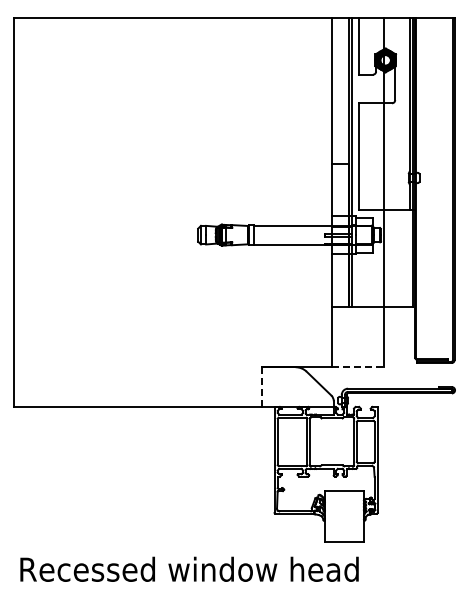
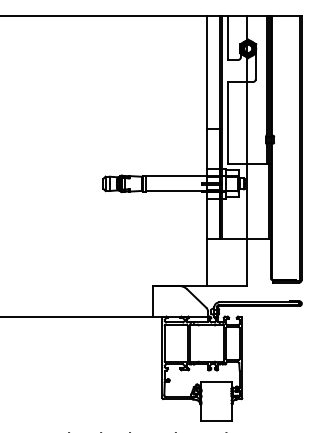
line: (358, 367) -> (227, 286), dashed -> solid
line: (262, 387) -> (153, 301), dashed -> solid

